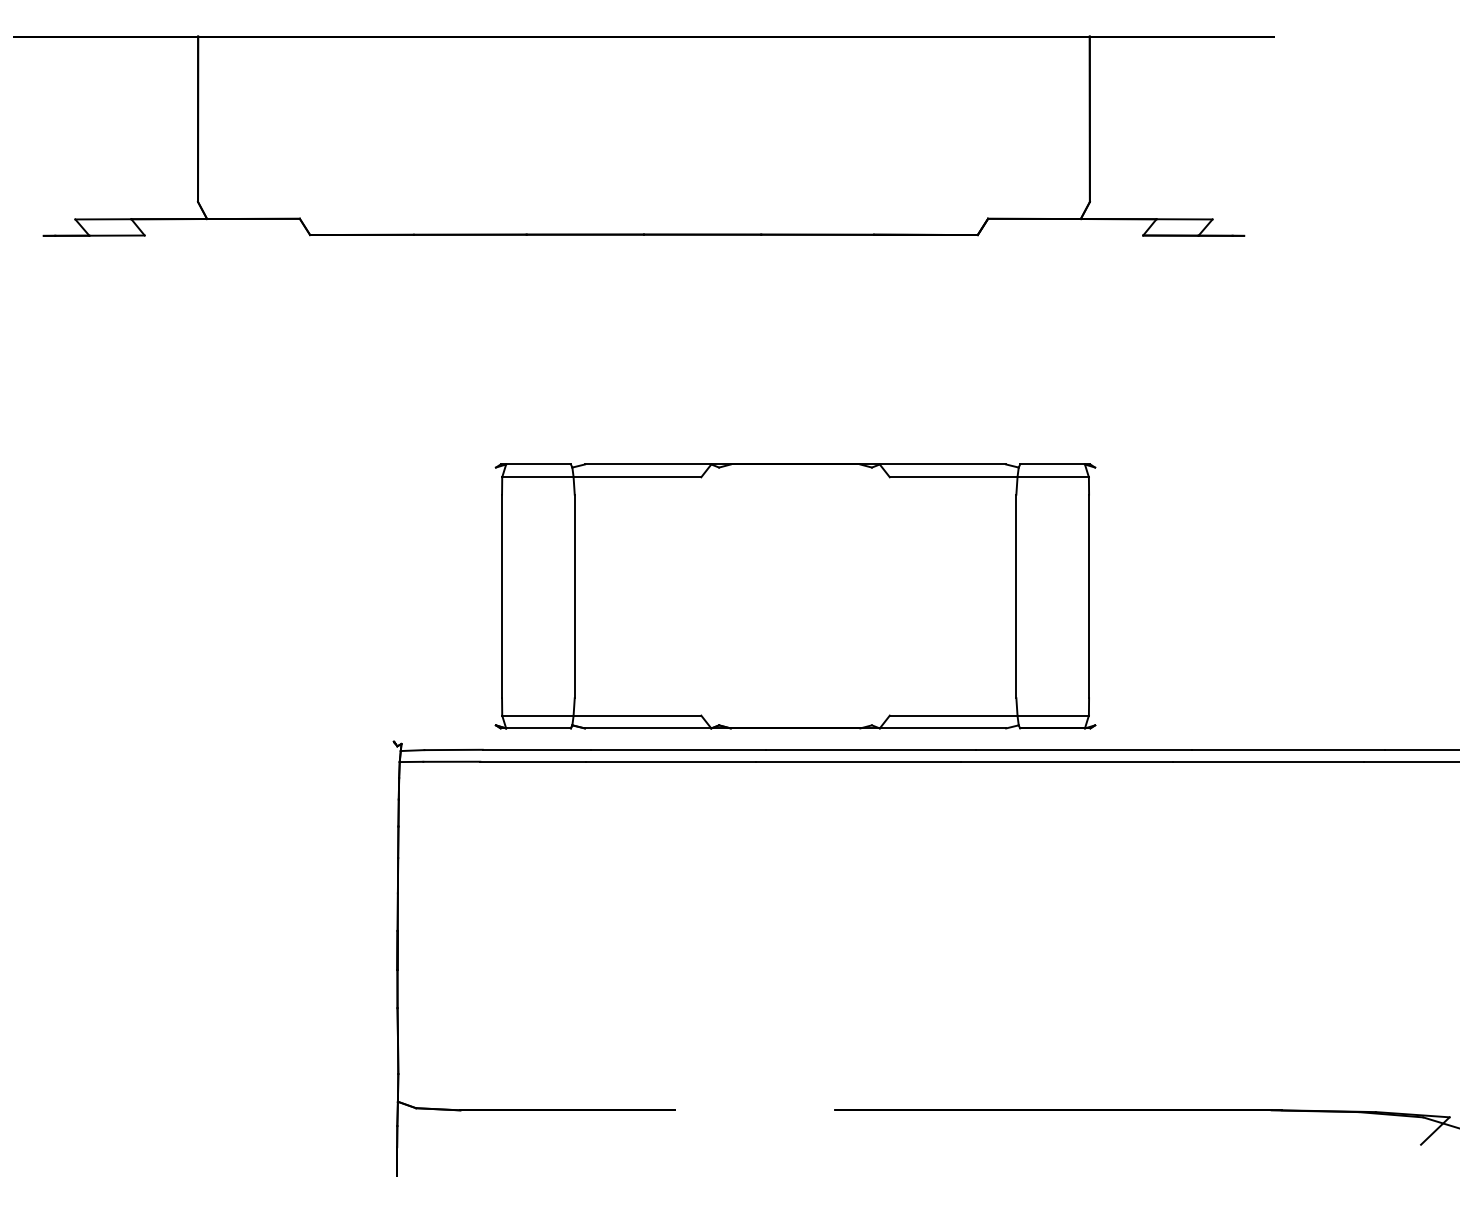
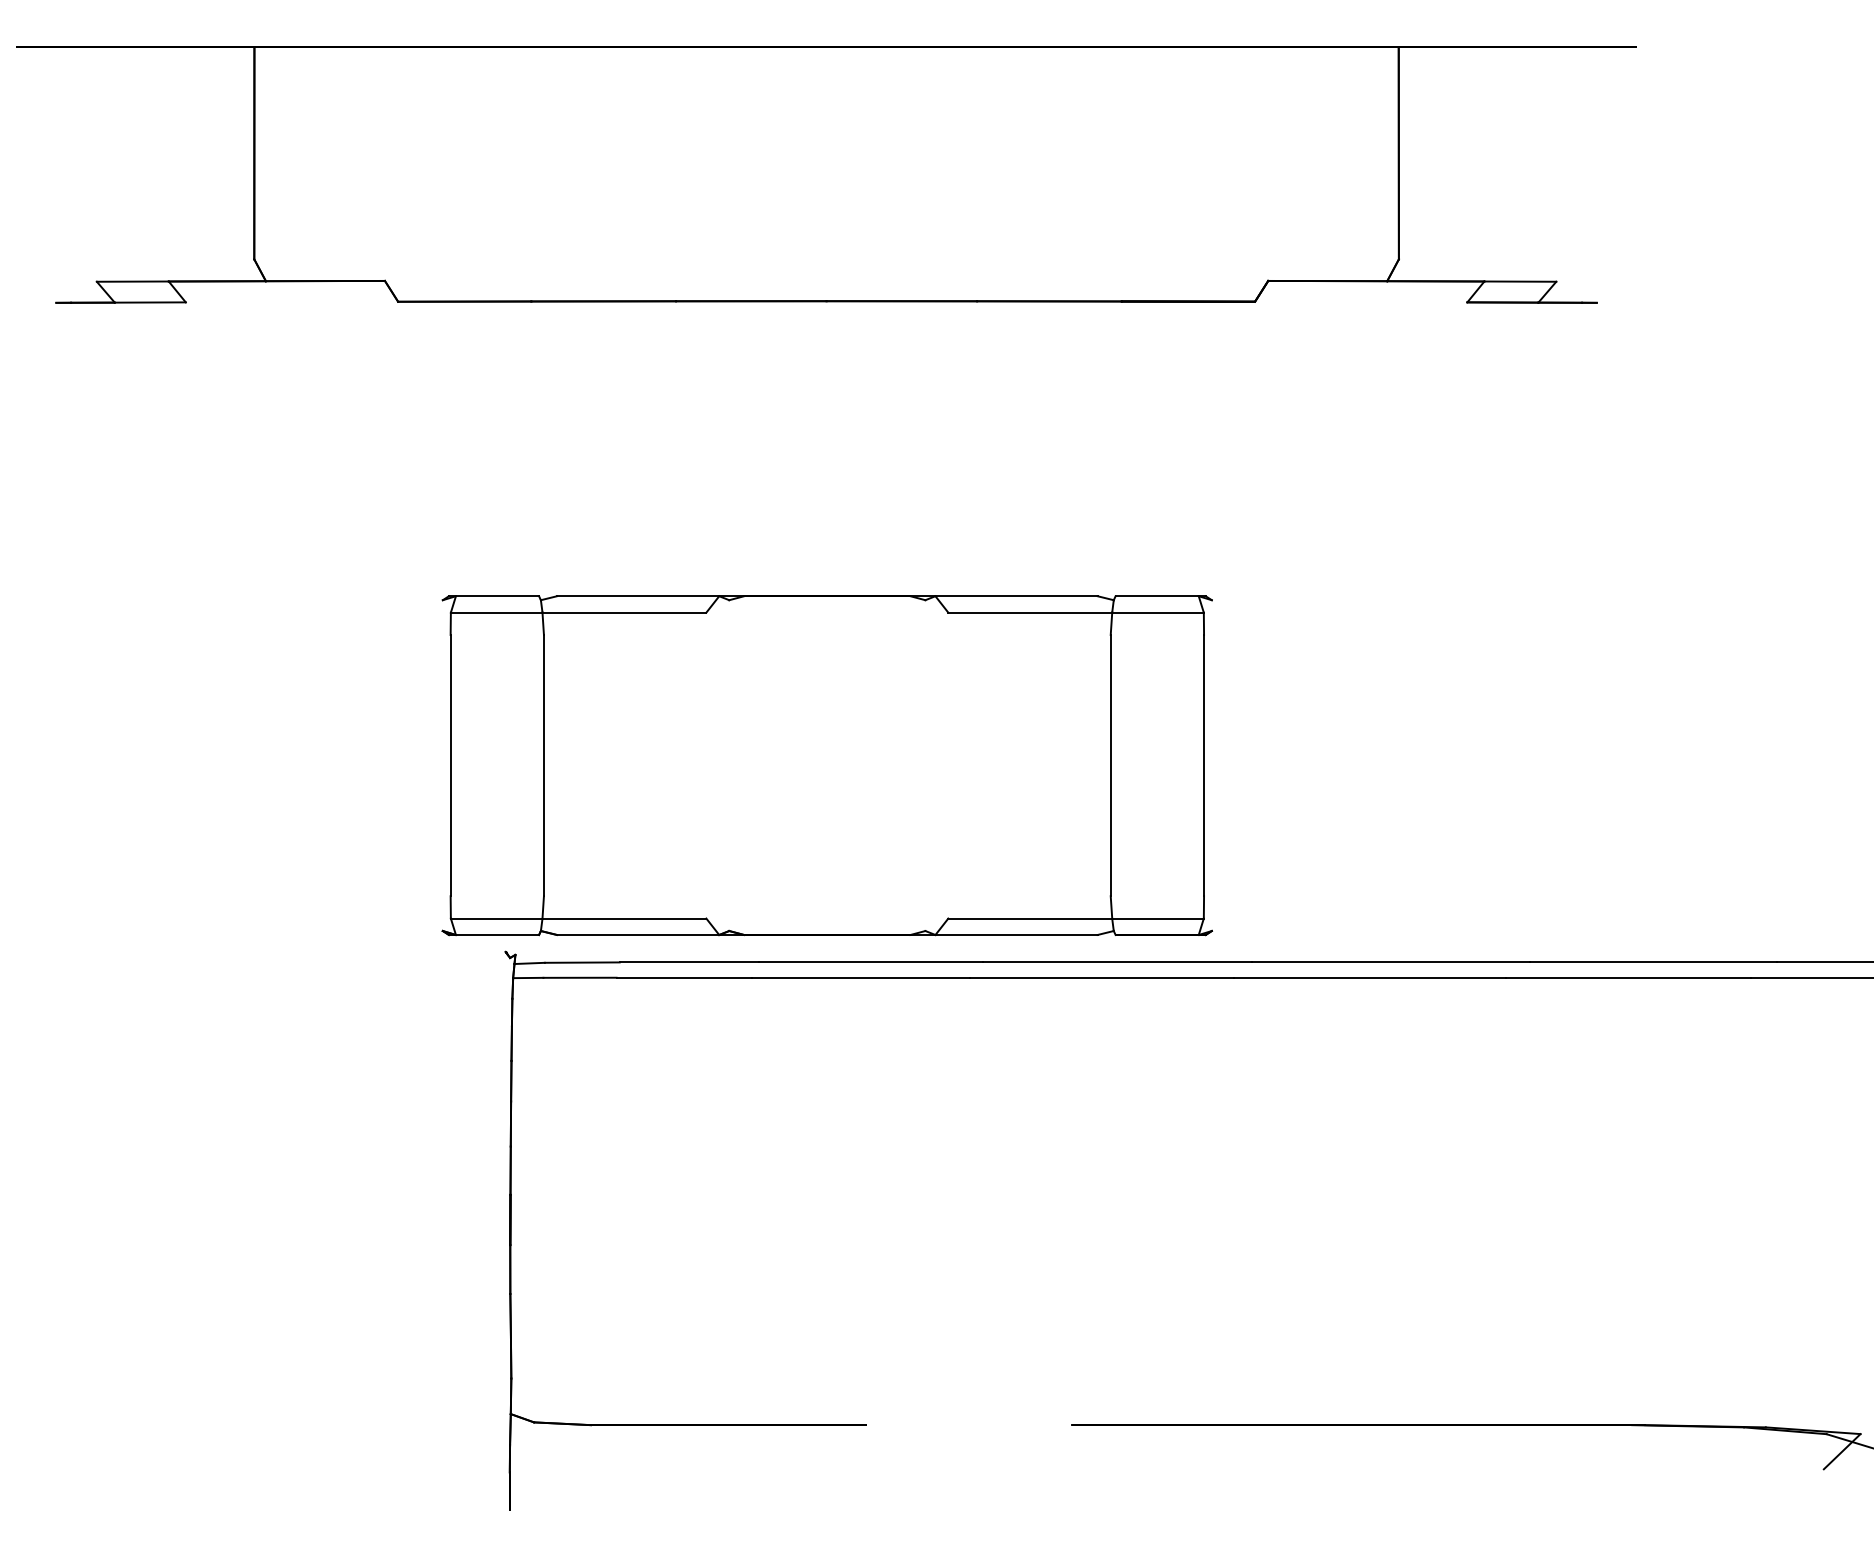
part: (795, 596) -> (827, 765), moved

